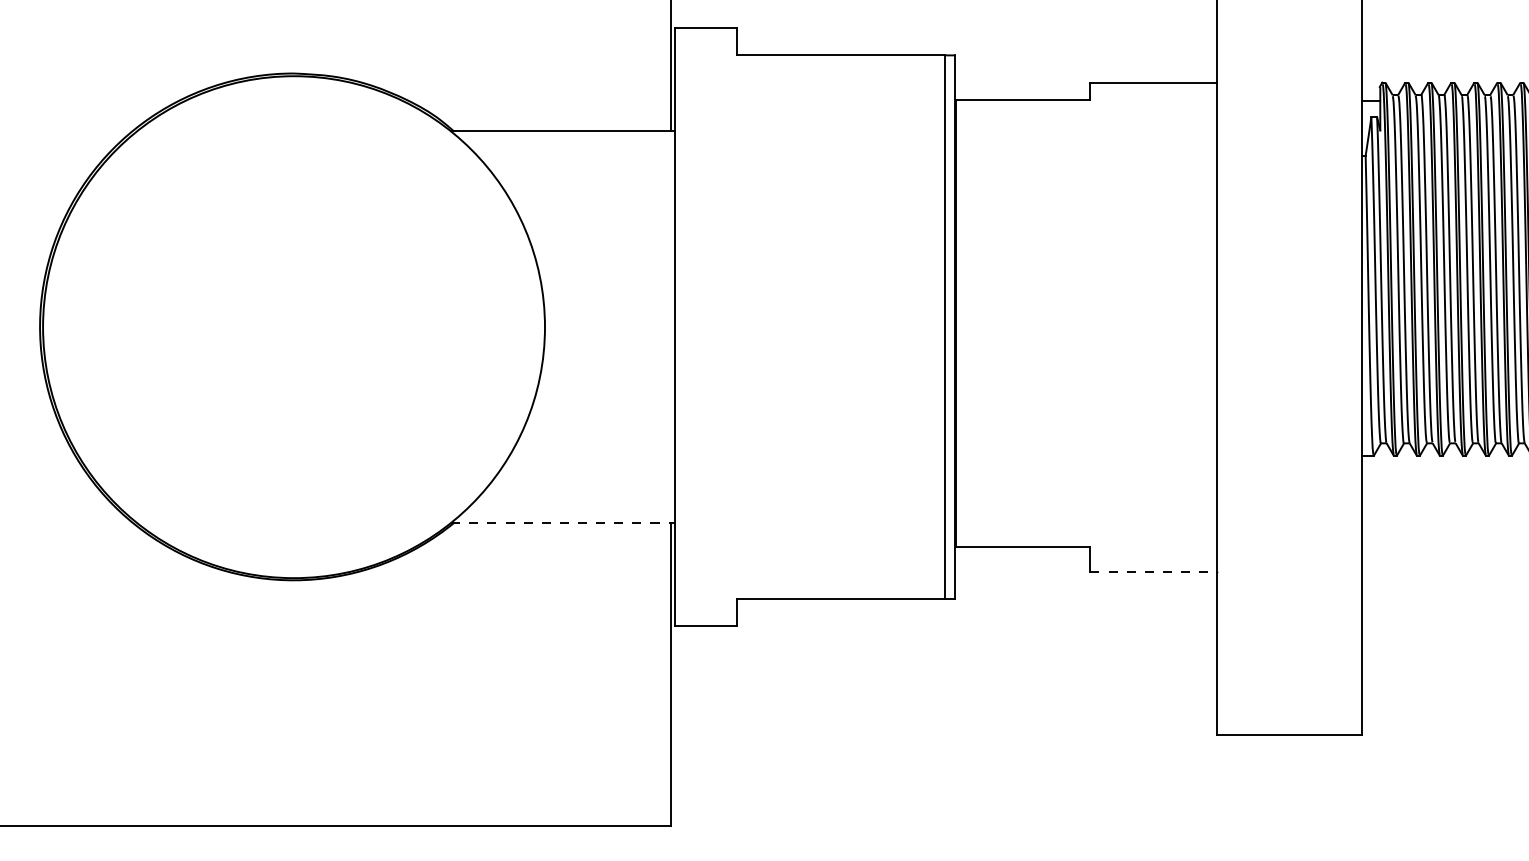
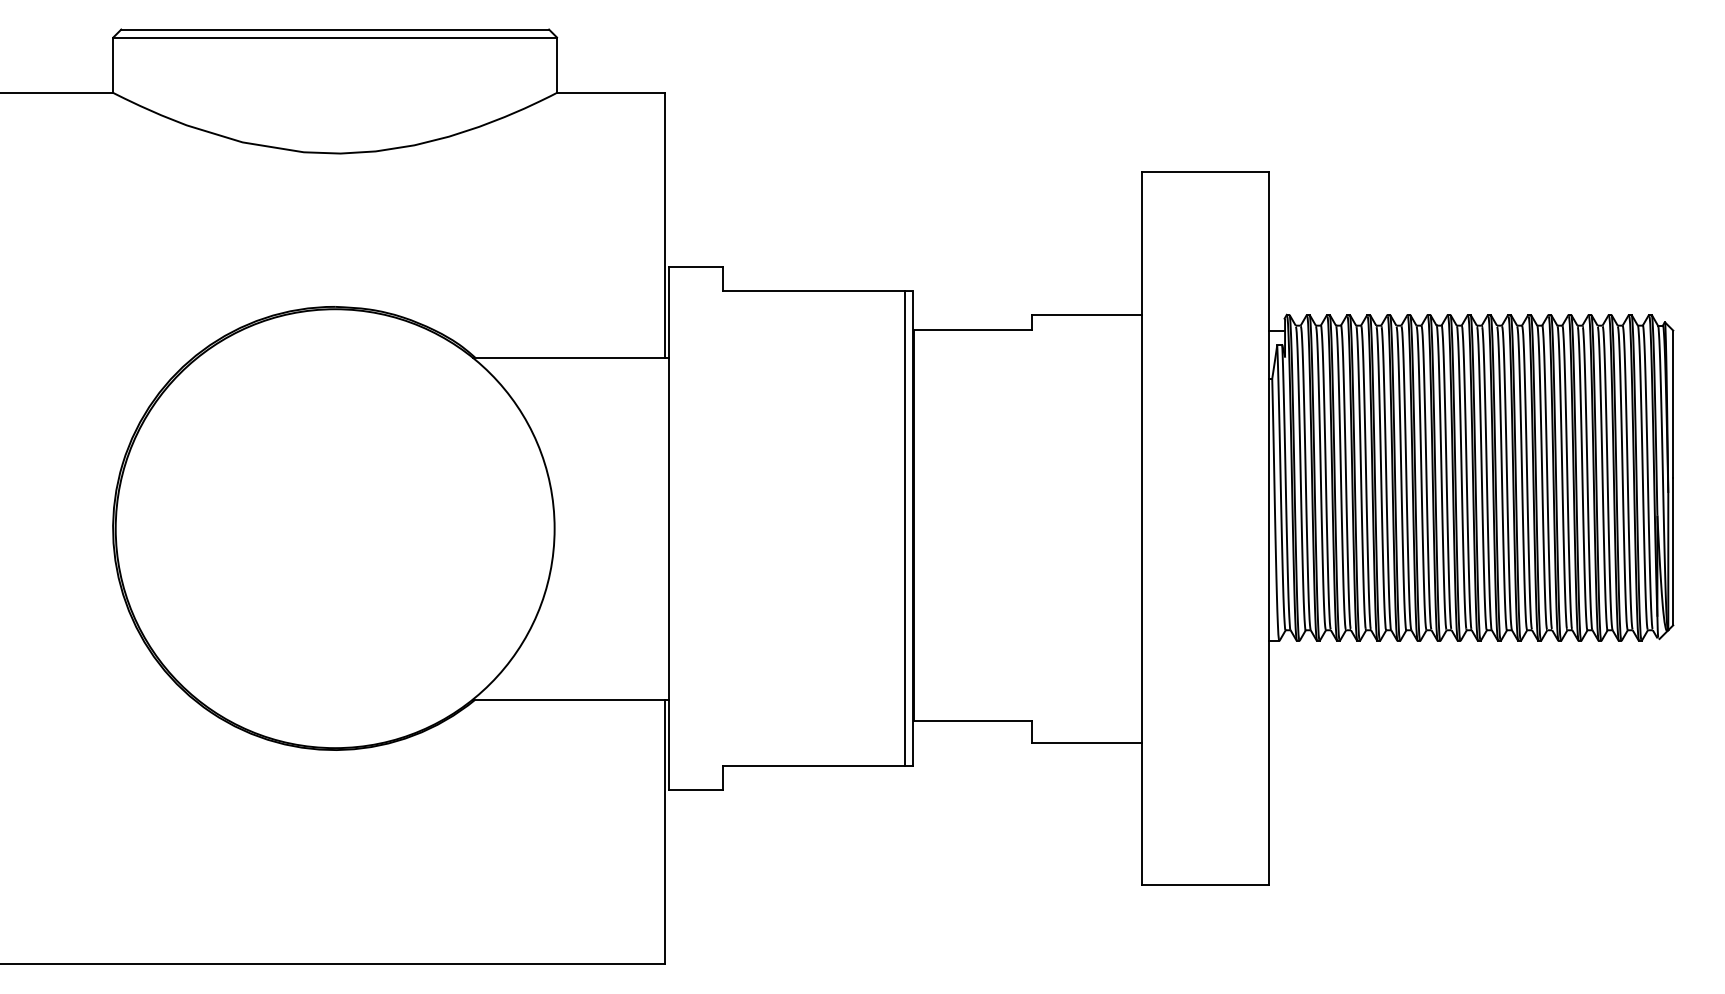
line: (564, 522) -> (571, 699), dashed -> solid
line: (1154, 571) -> (1087, 742), dashed -> solid

